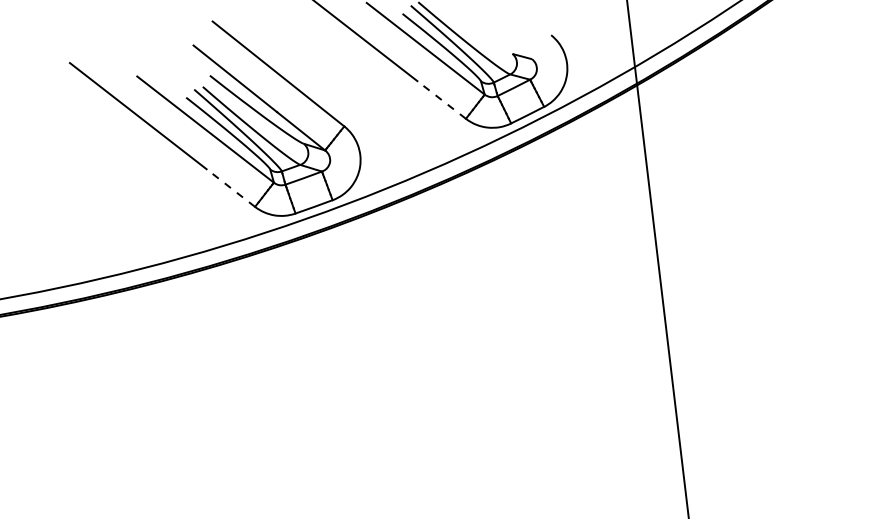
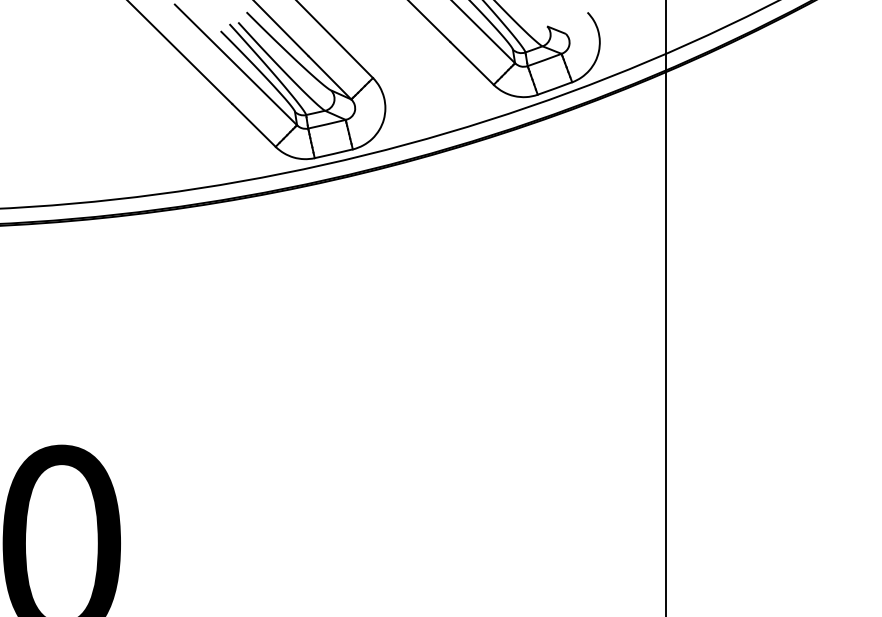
line: (441, 100) -> (471, 63), dashed -> solid
line: (230, 188) -> (253, 125), dashed -> solid

